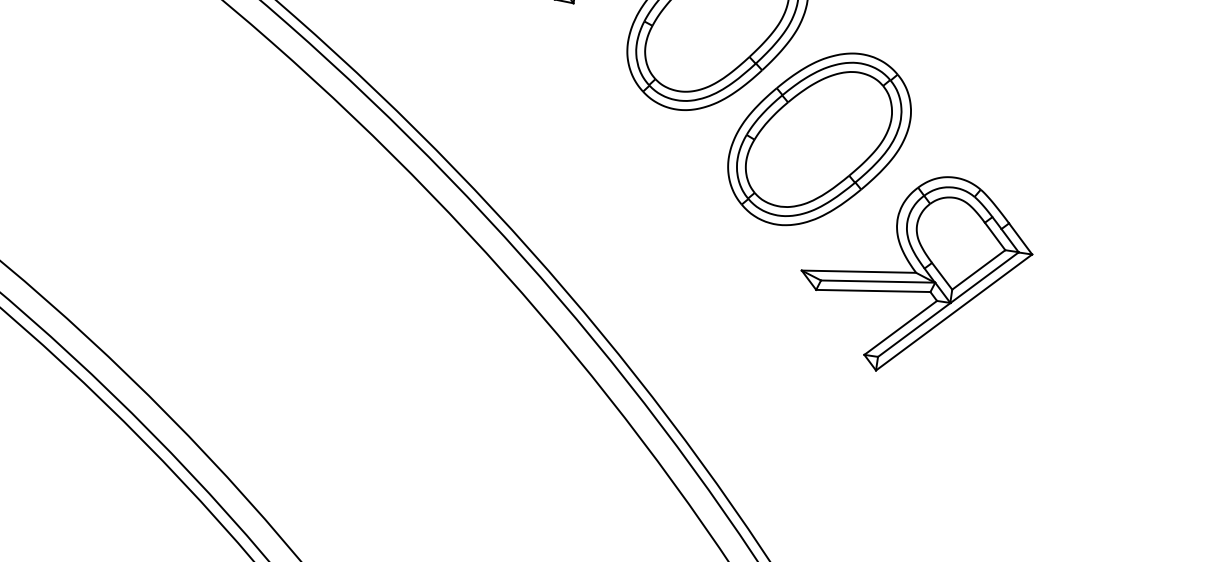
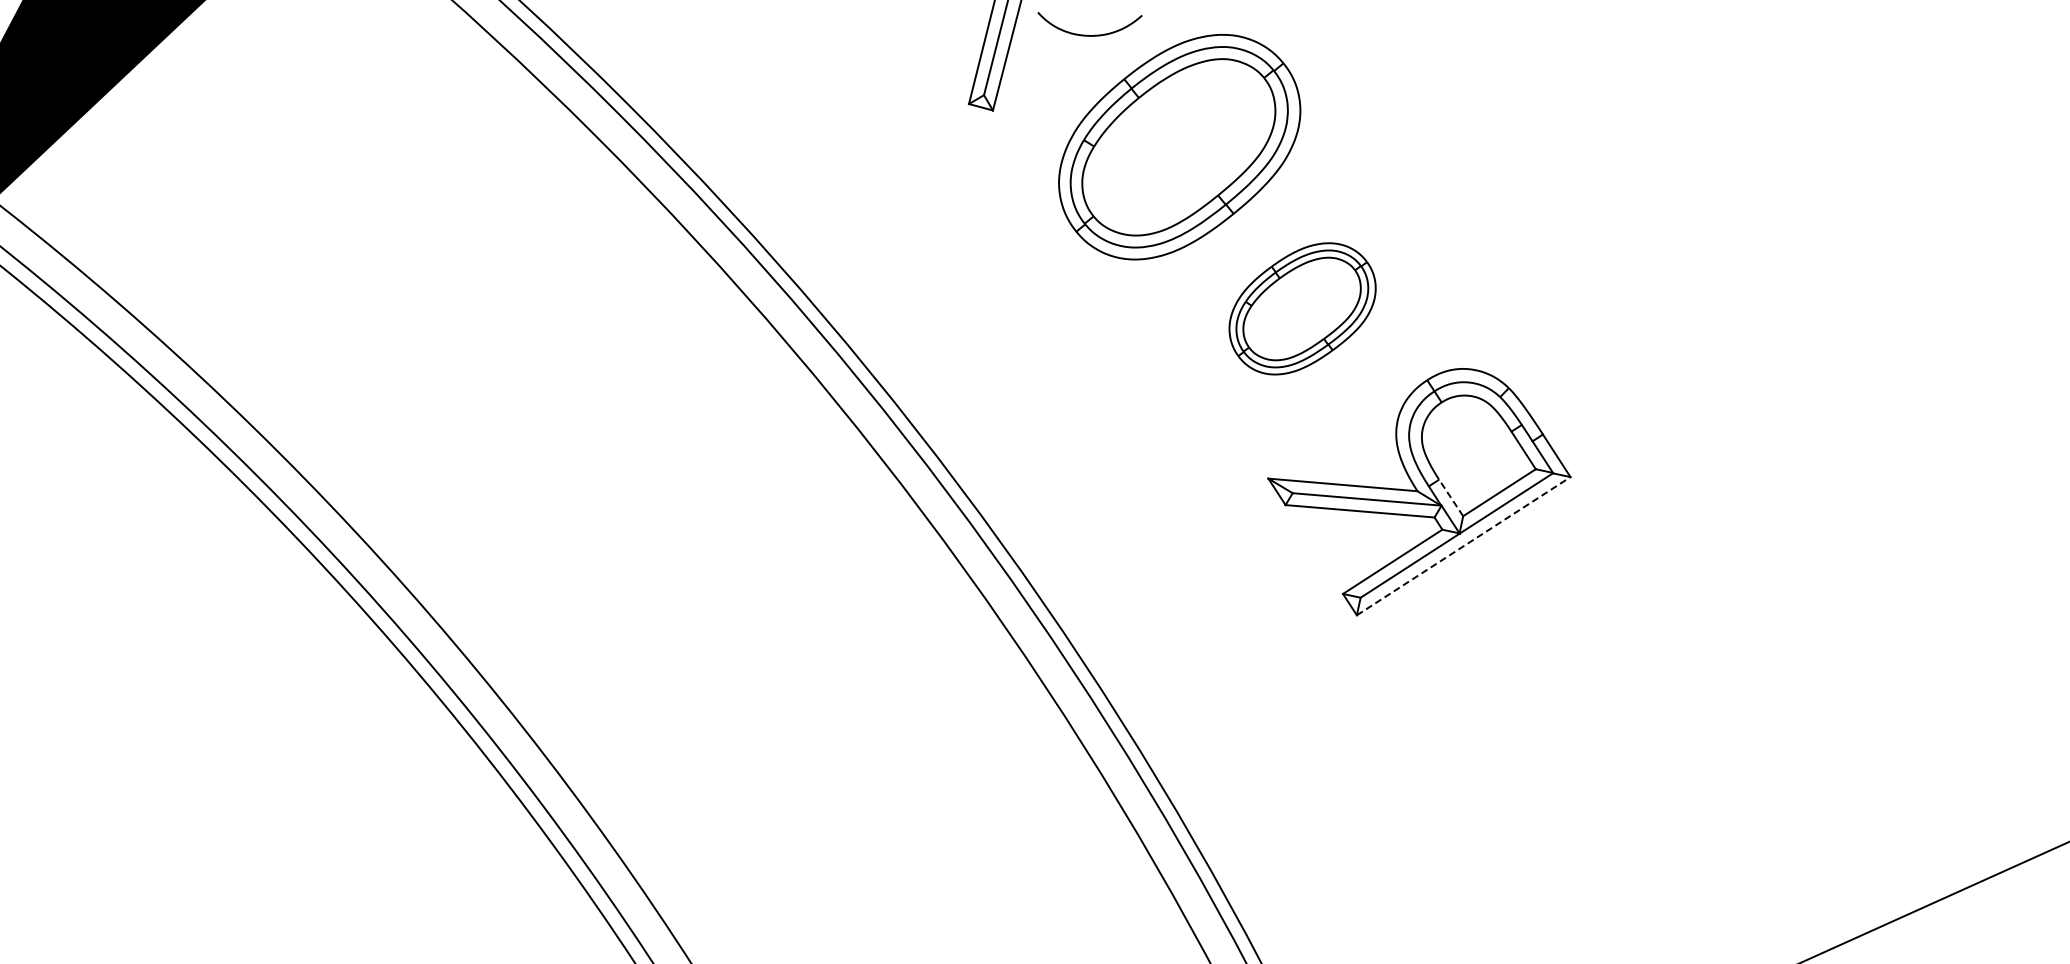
part: (819, 139) -> (1302, 308), size x0.6
line: (942, 275) -> (1451, 497), solid -> dashed
line: (954, 311) -> (1464, 545), solid -> dashed

